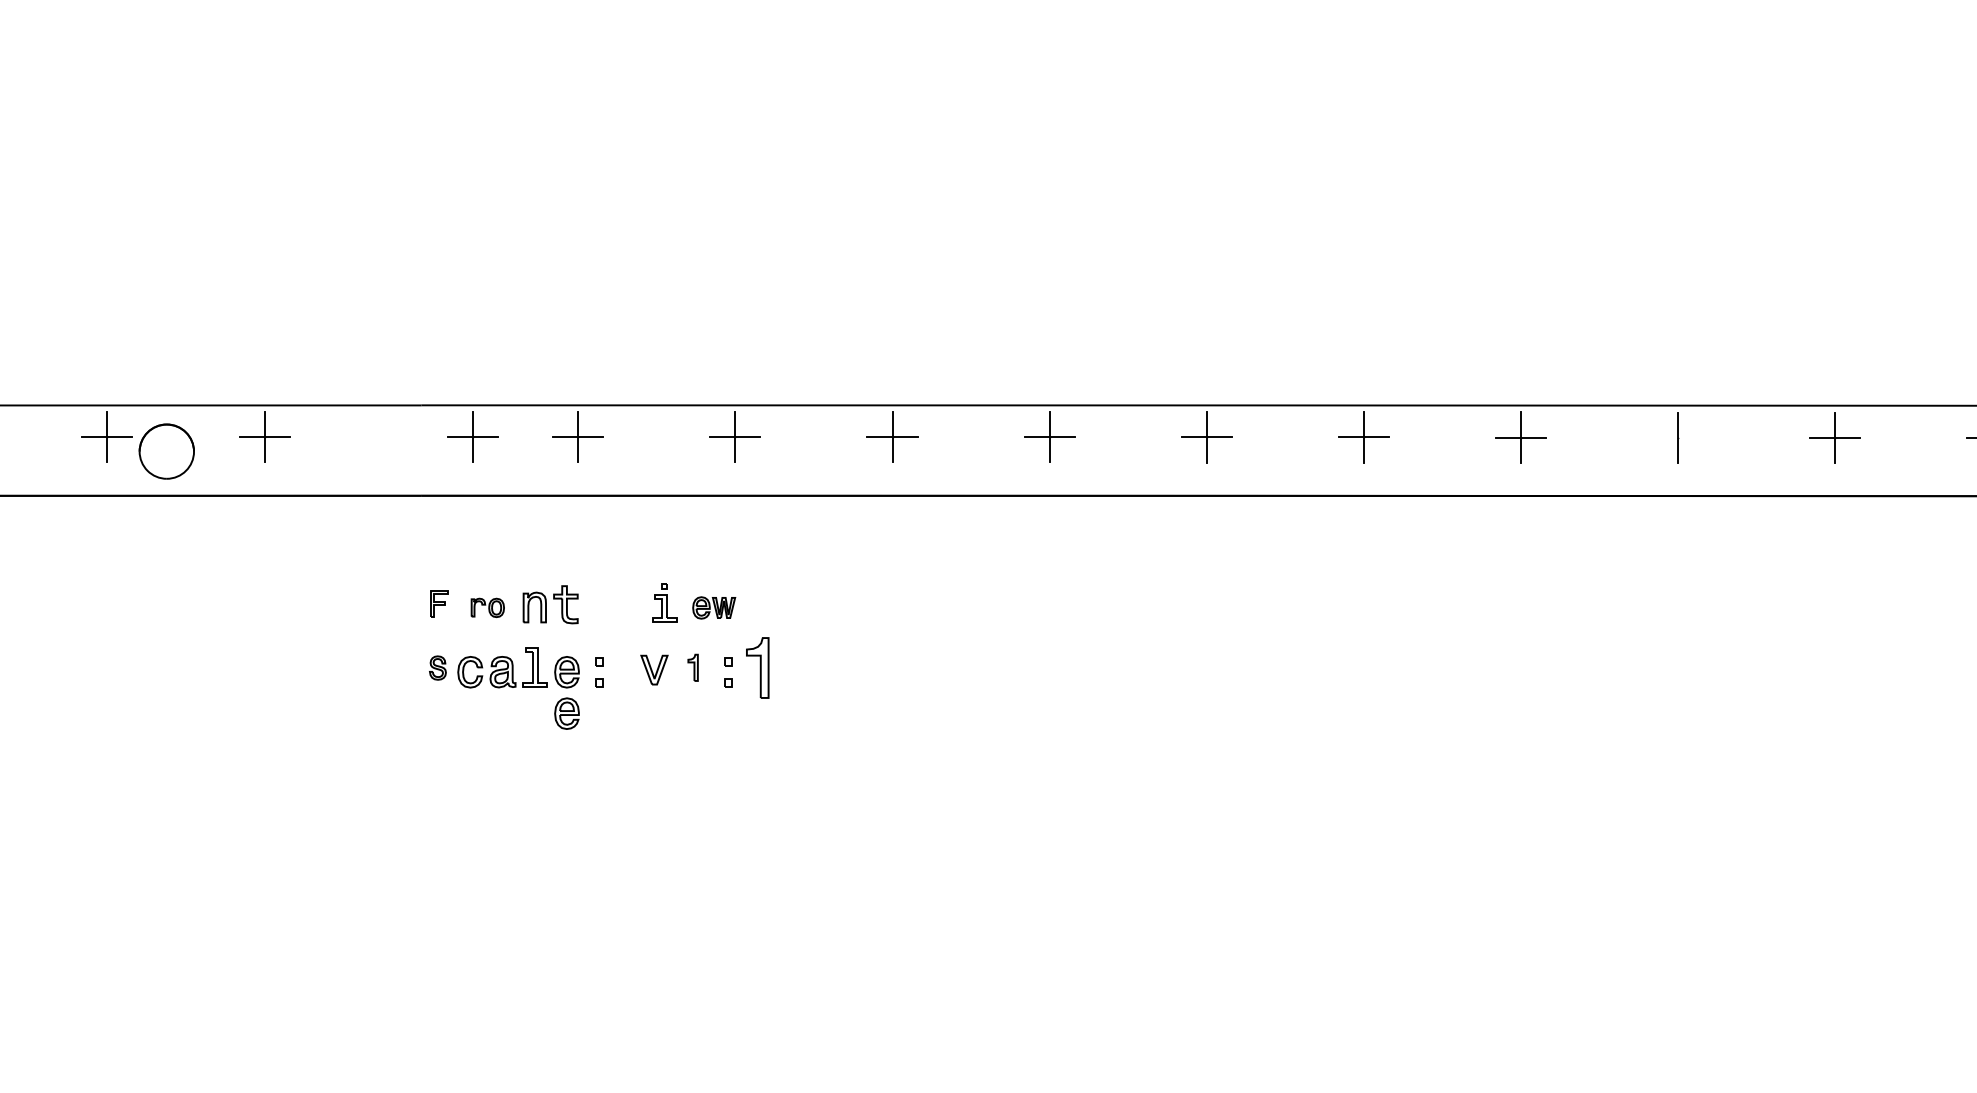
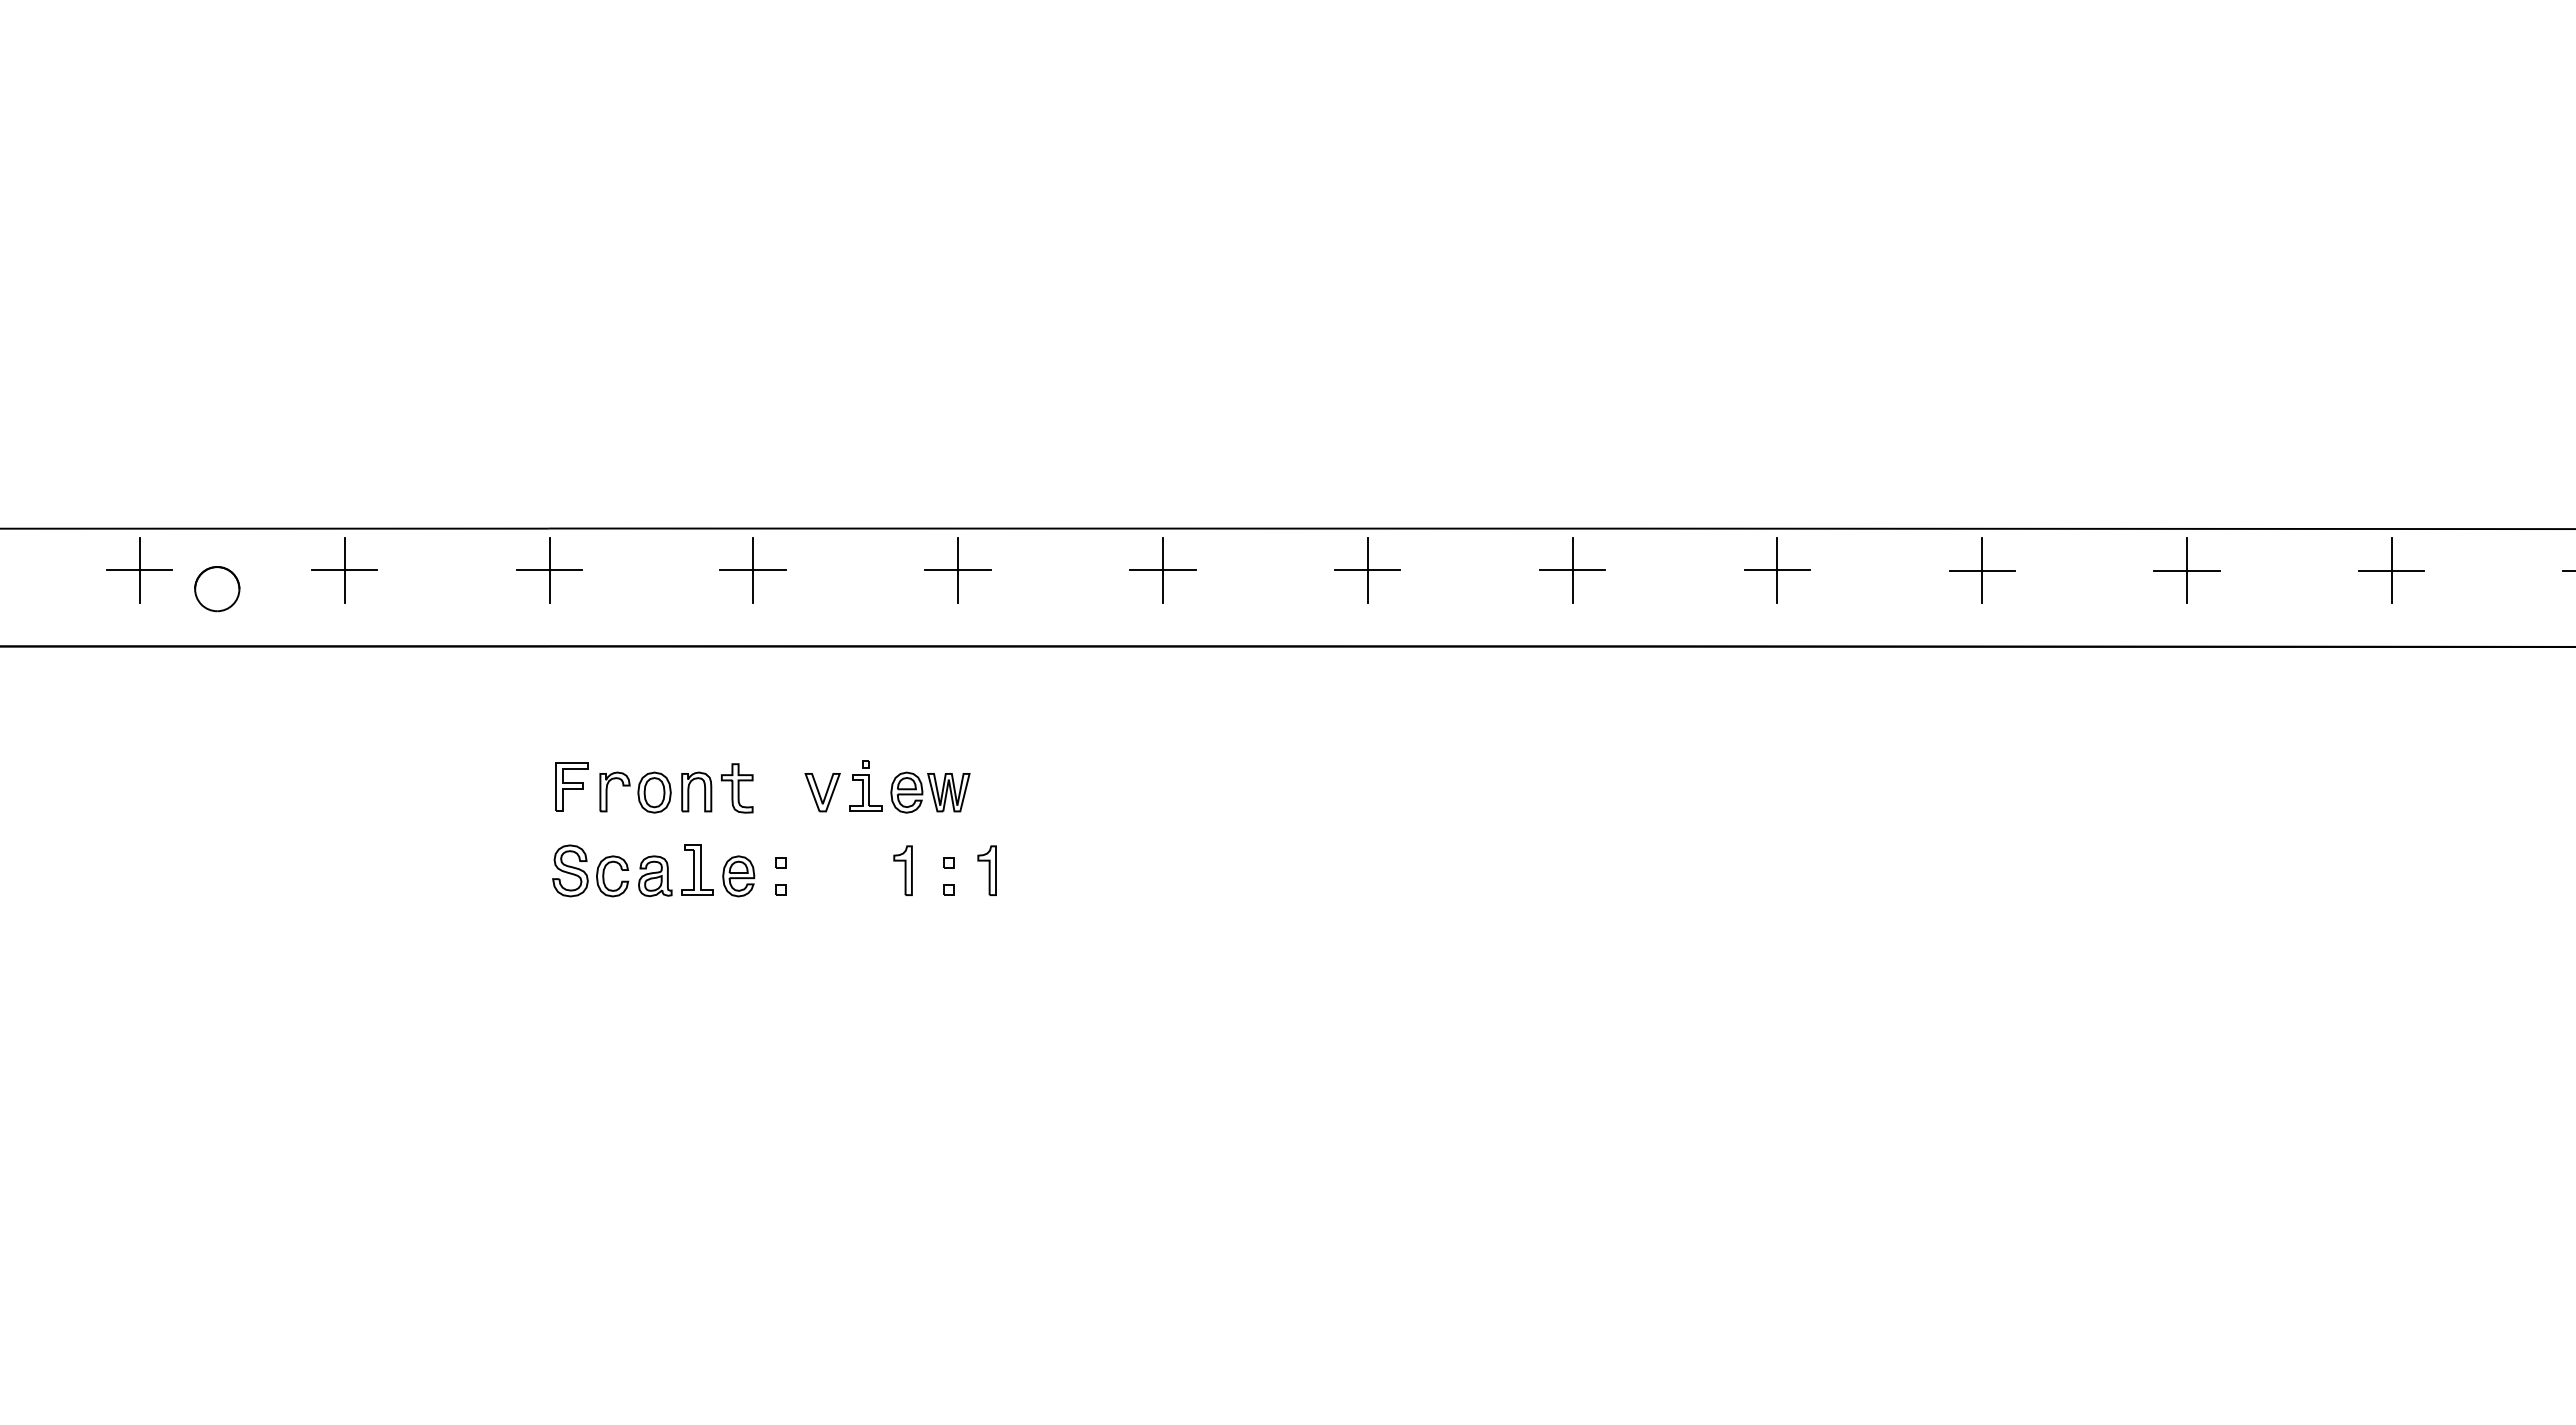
part: (473, 437) -> (549, 570), moved
line: (1677, 437) -> (2186, 570), added
part: (167, 452) -> (217, 589), size x0.62
part: (438, 603) -> (571, 786), size x1.43
part: (487, 607) -> (635, 792), size x1.67
part: (714, 607) -> (930, 792), size x1.43
part: (437, 667) -> (570, 870), size x1.67
part: (692, 667) -> (902, 870), size x1.43
part: (757, 667) -> (986, 870), size x0.62
part: (654, 670) -> (822, 792), moved
part: (566, 713) -> (738, 930), removed

